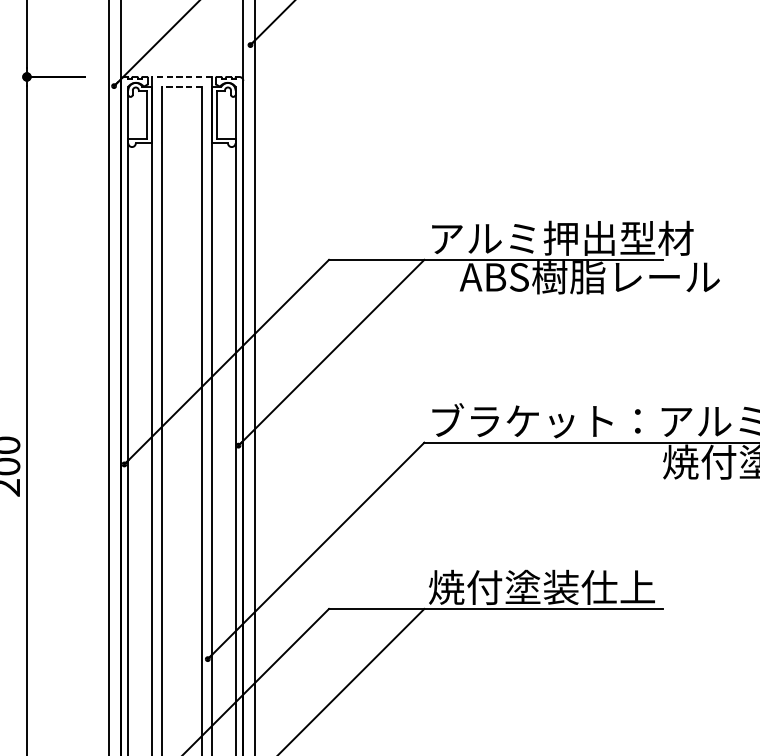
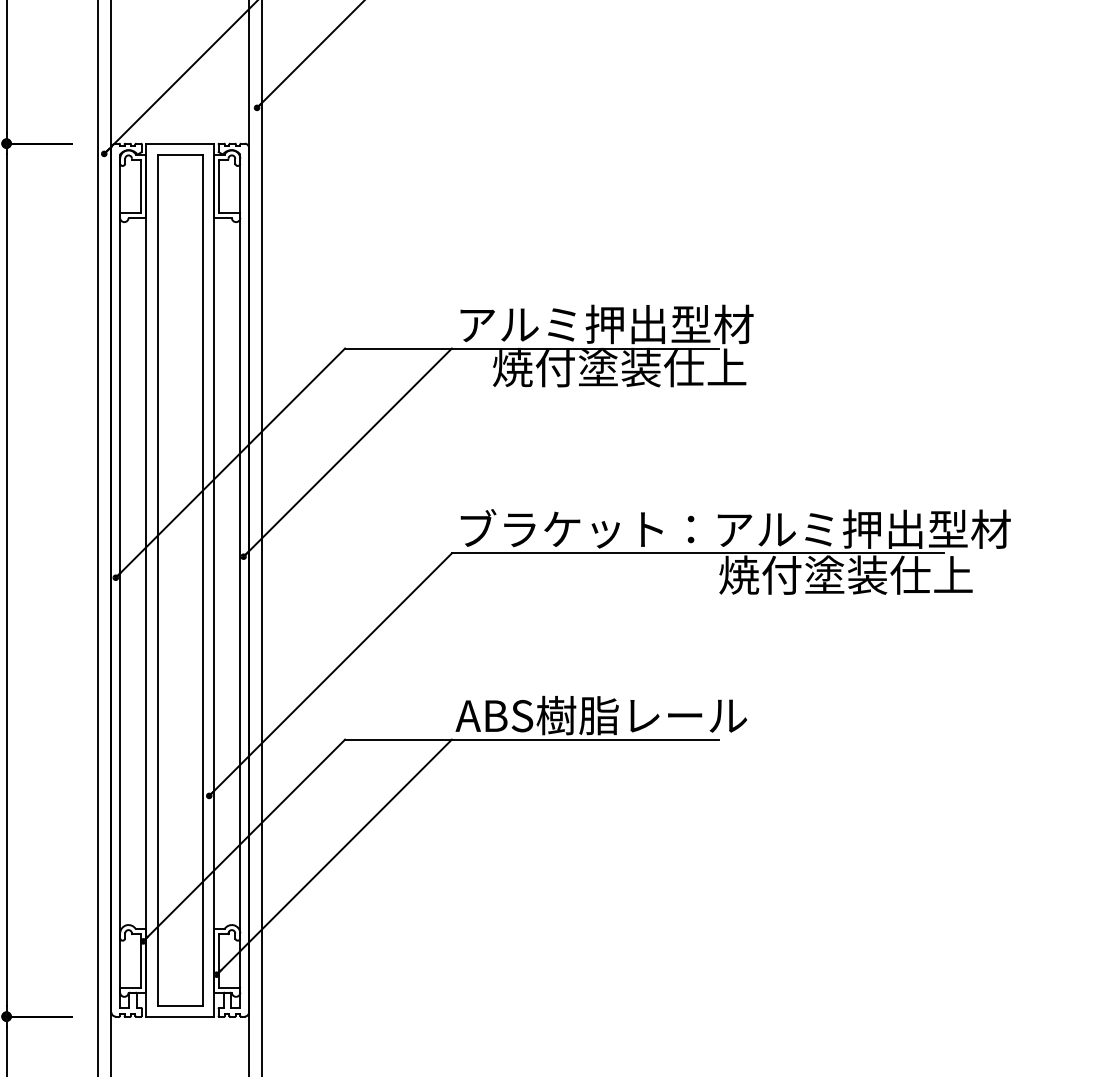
line: (182, 76) -> (180, 143), dashed -> solid
line: (182, 86) -> (180, 154), dashed -> solid
text: (589, 276) -> (636, 367), ABS樹脂レール -> 焼付塗装仕上
text: (557, 587) -> (601, 715), 焼付塗装仕上 -> ABS樹脂レール

